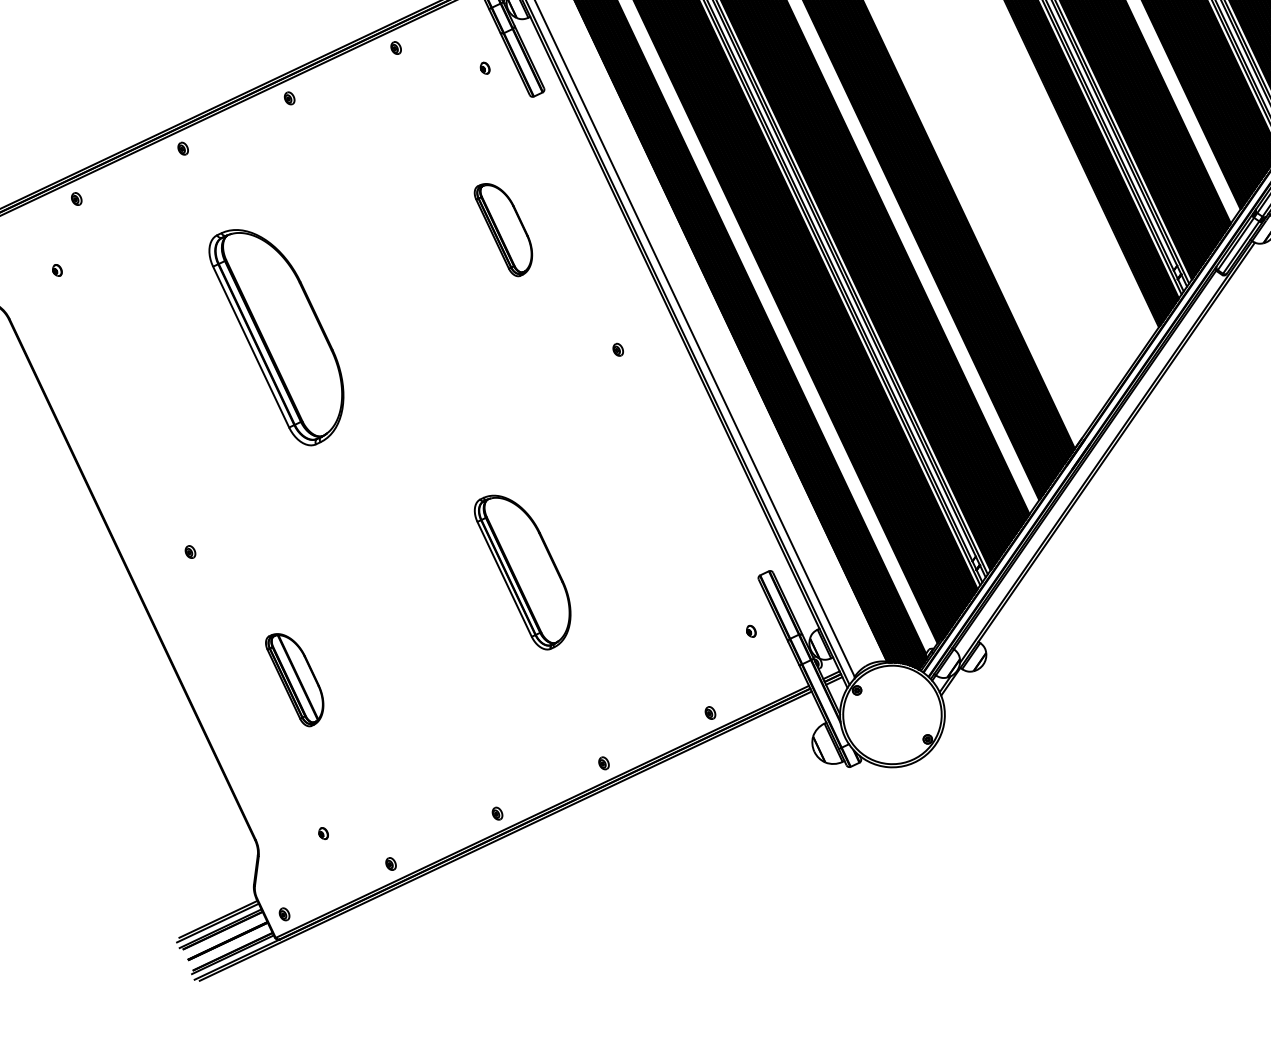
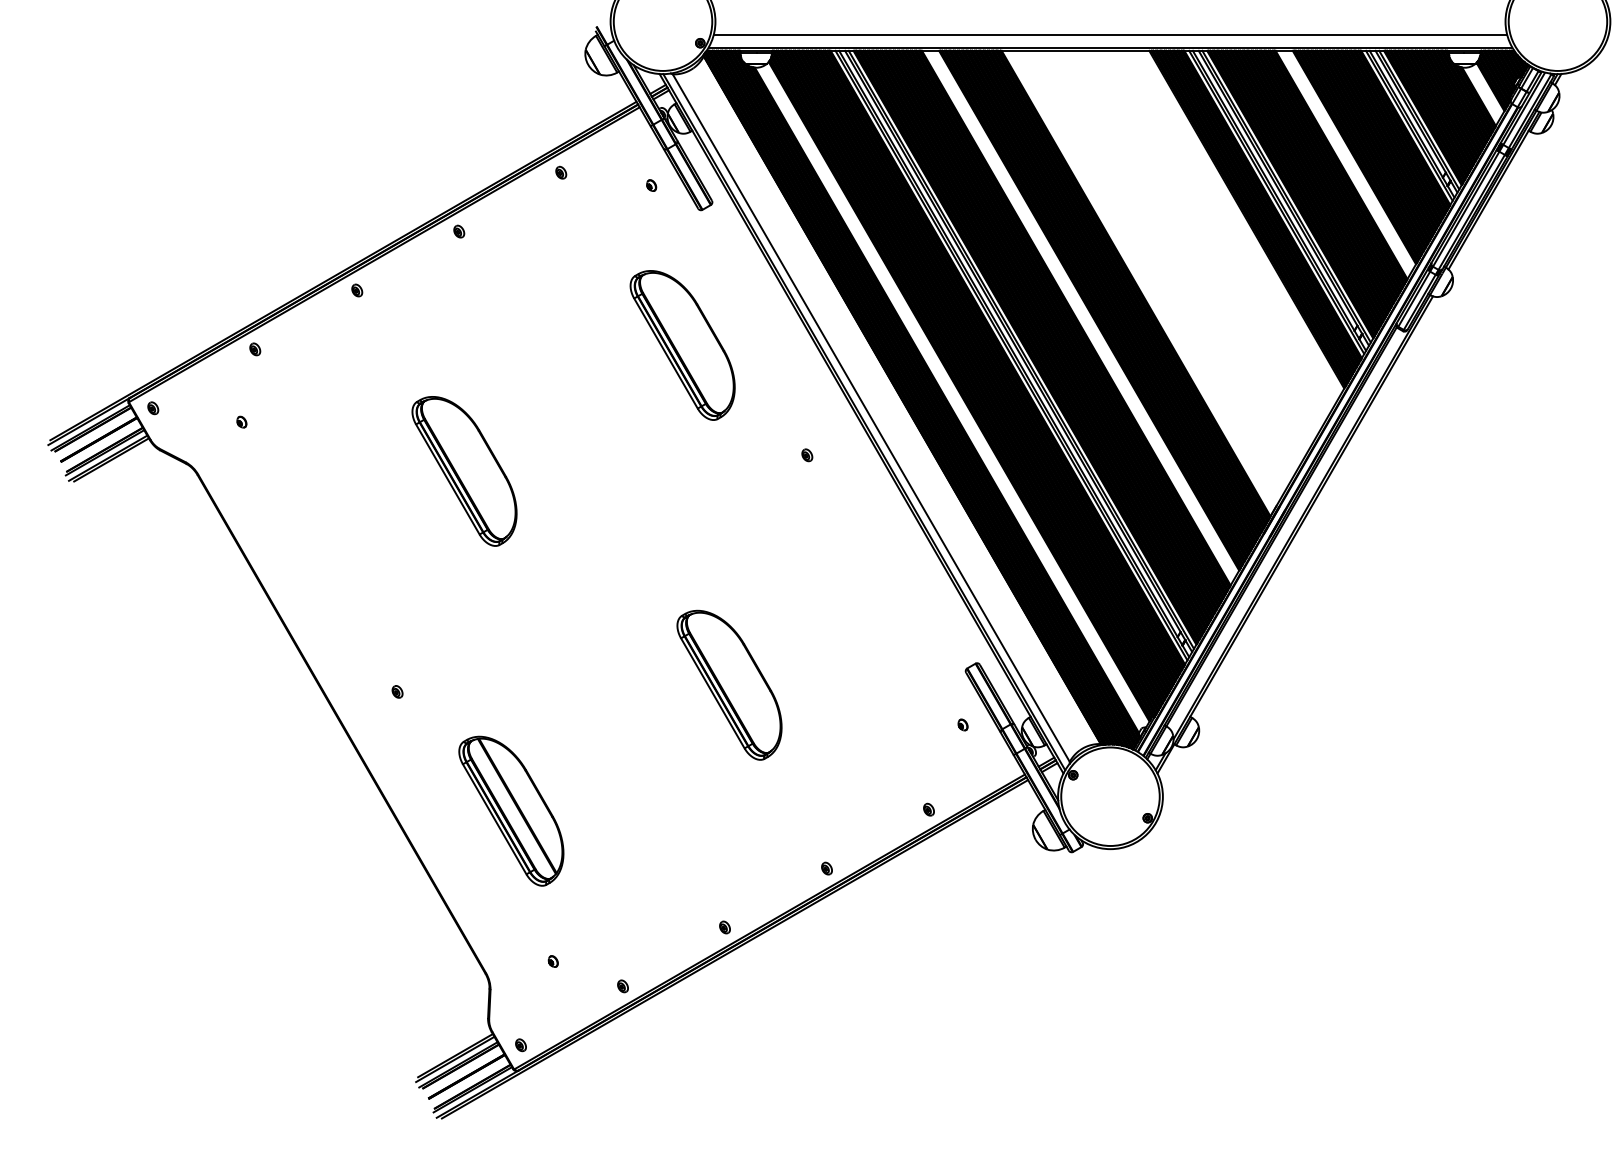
part: (502, 230) -> (682, 345), size x1.67
part: (275, 337) -> (464, 471), size x0.71
part: (294, 679) -> (511, 810), size x1.67

